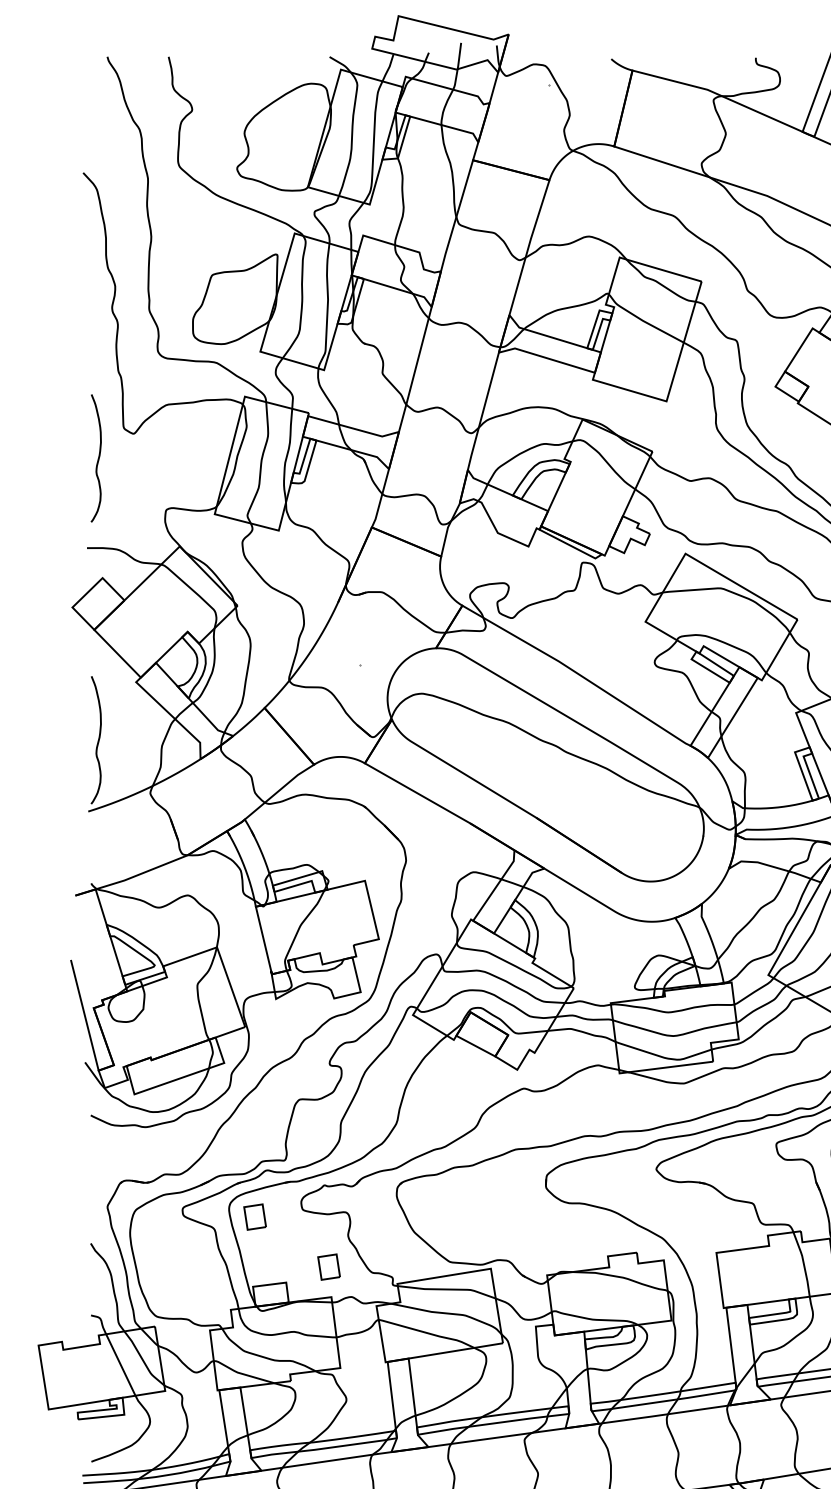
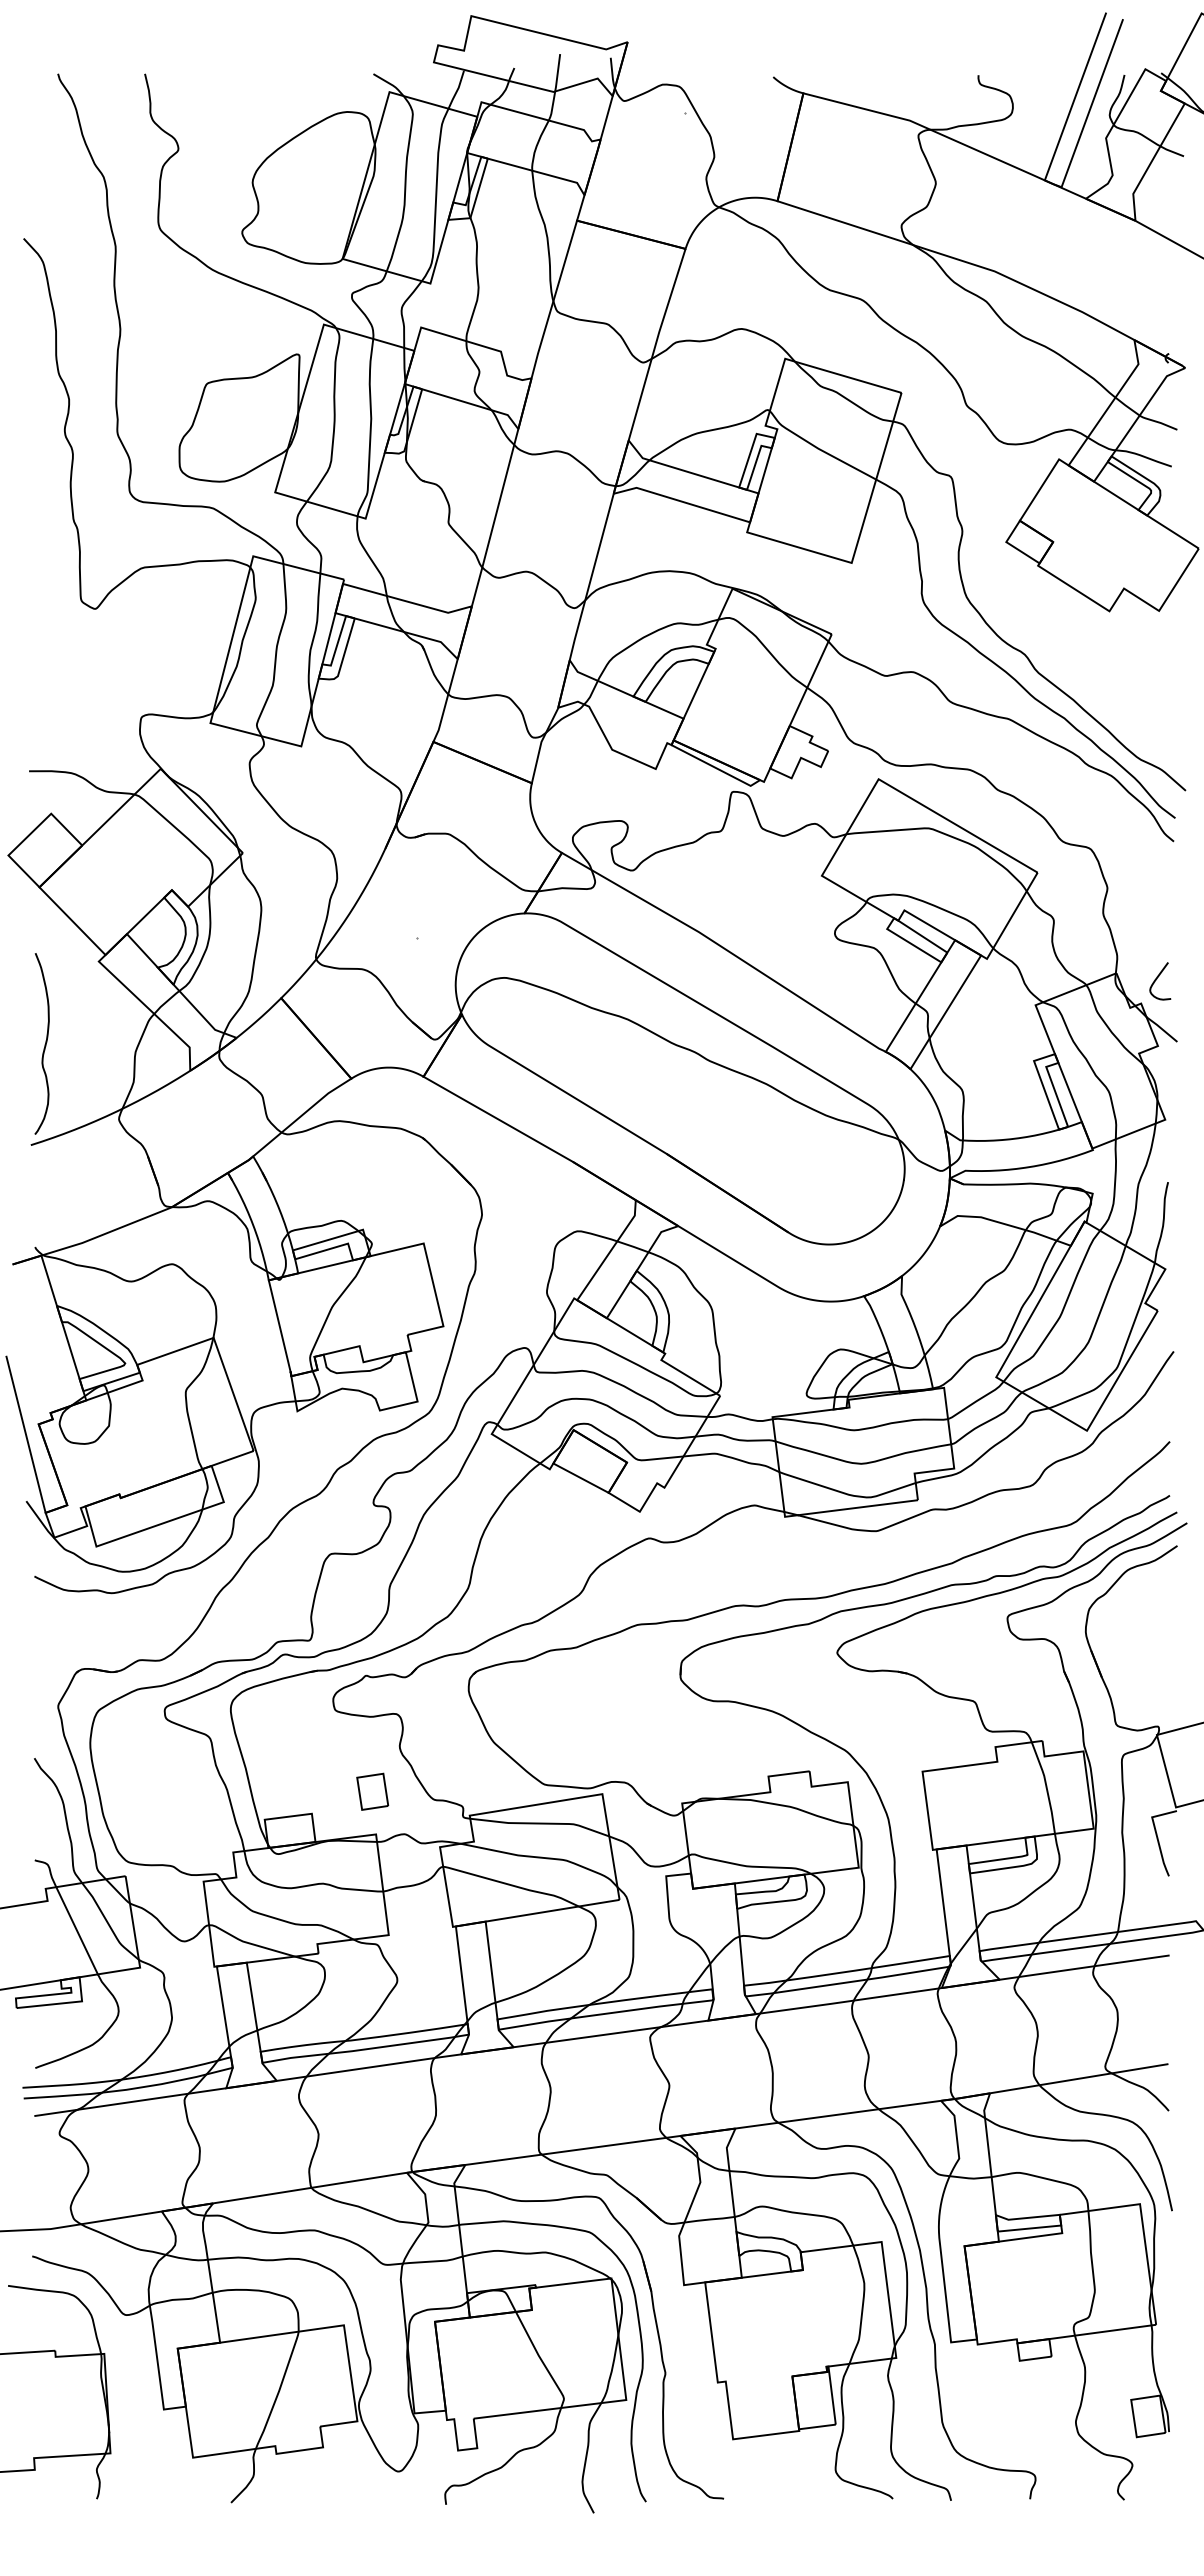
curve: (97, 458) -> (44, 644), removed
part: (254, 1216) -> (267, 1720), removed

